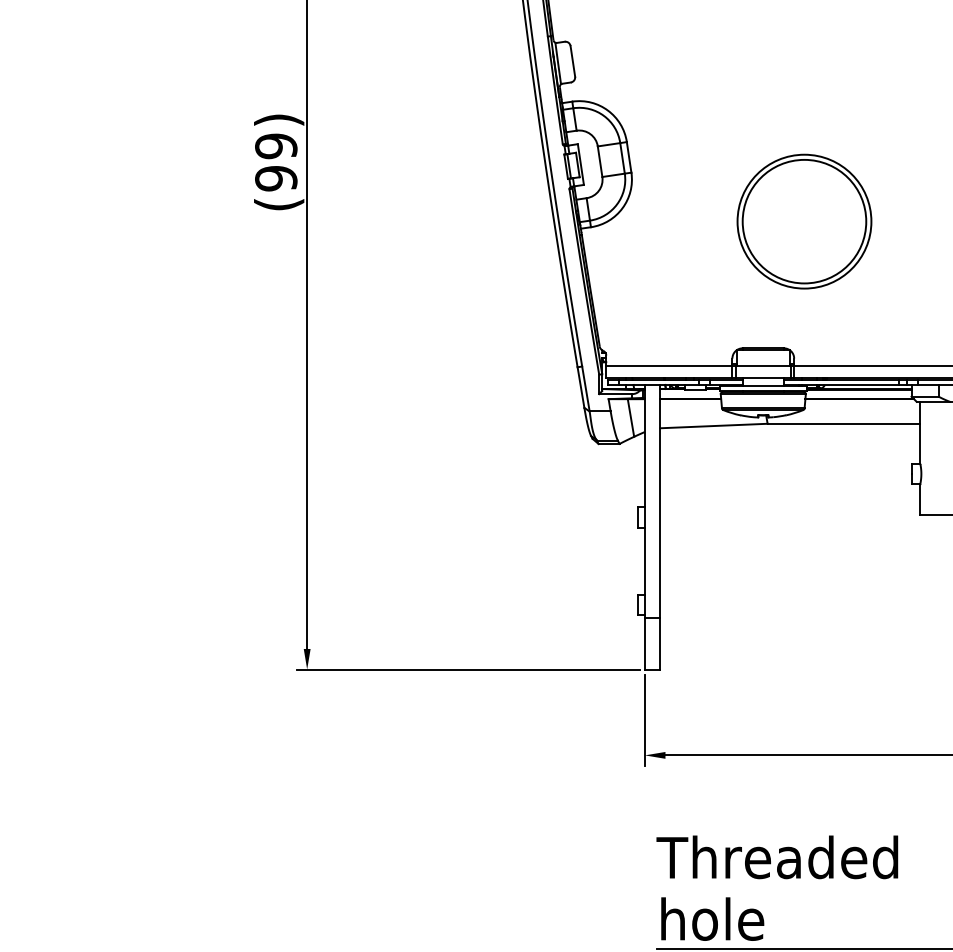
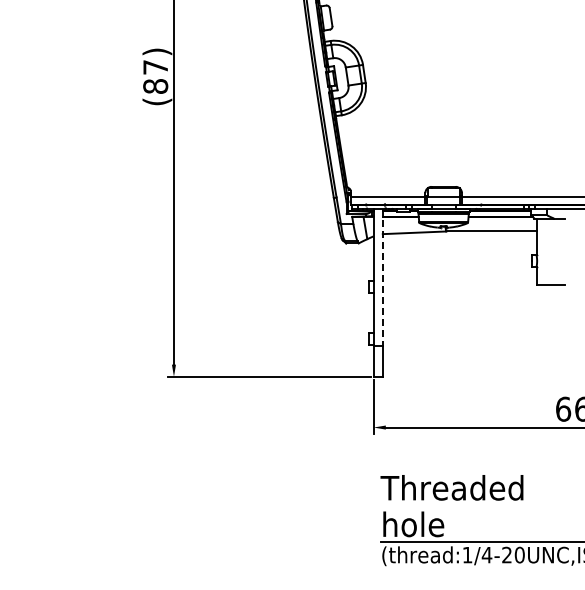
text: (275, 163) -> (155, 77), (99) -> (87)
part: (803, 220) -> (467, 111), removed
line: (659, 501) -> (382, 277), solid -> dashed

